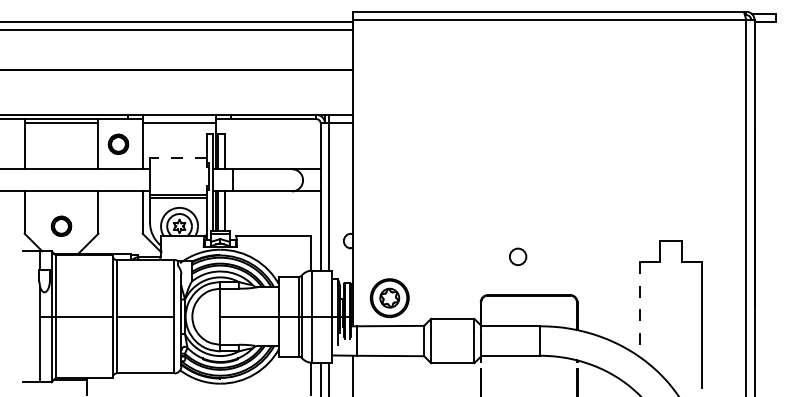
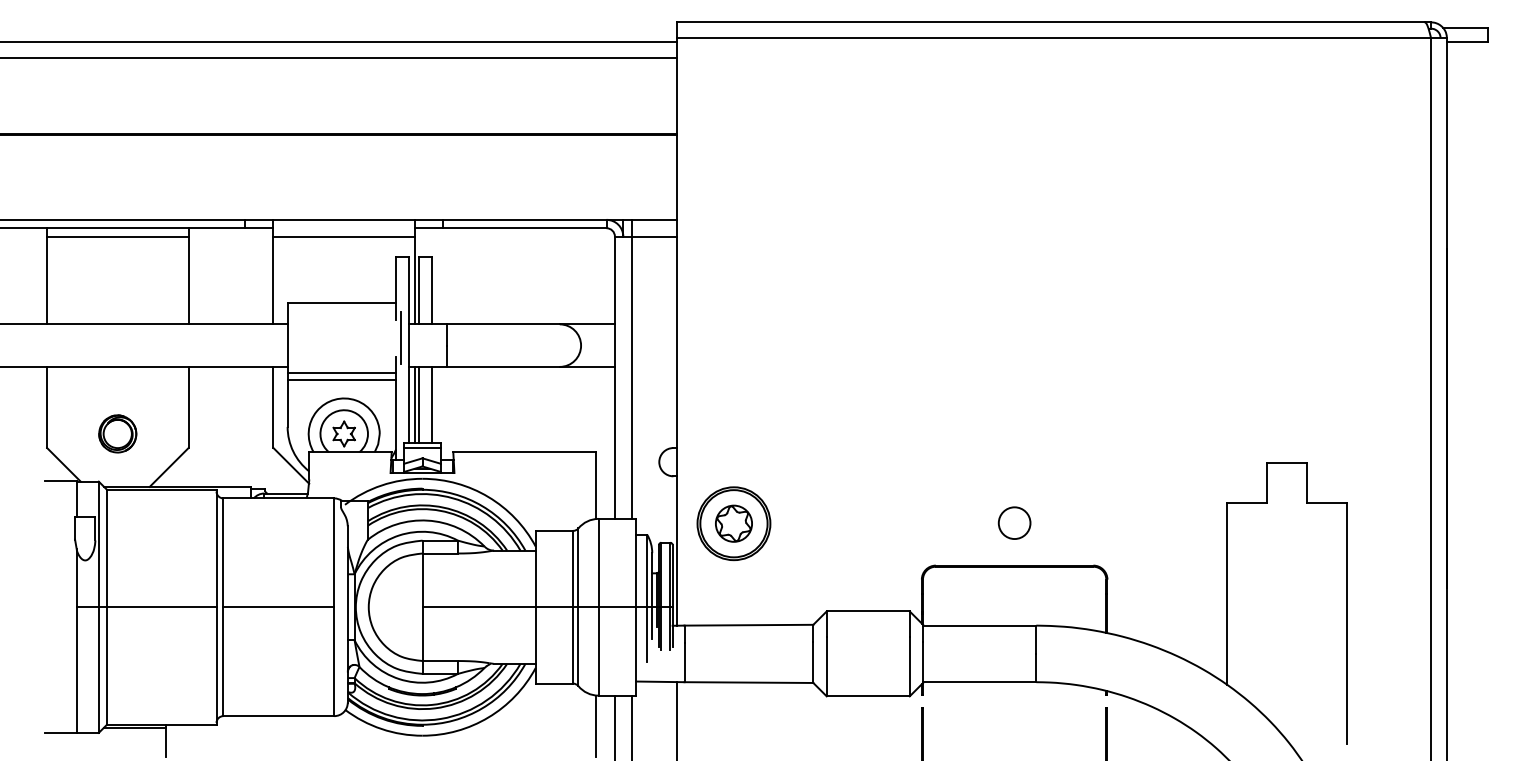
part: (118, 143) -> (227, 275), removed
line: (177, 158) -> (340, 303), dashed -> solid
circle: (518, 256) -> (1015, 522), moved
part: (389, 298) -> (733, 524), moved
line: (639, 310) -> (1226, 595), dashed -> solid

